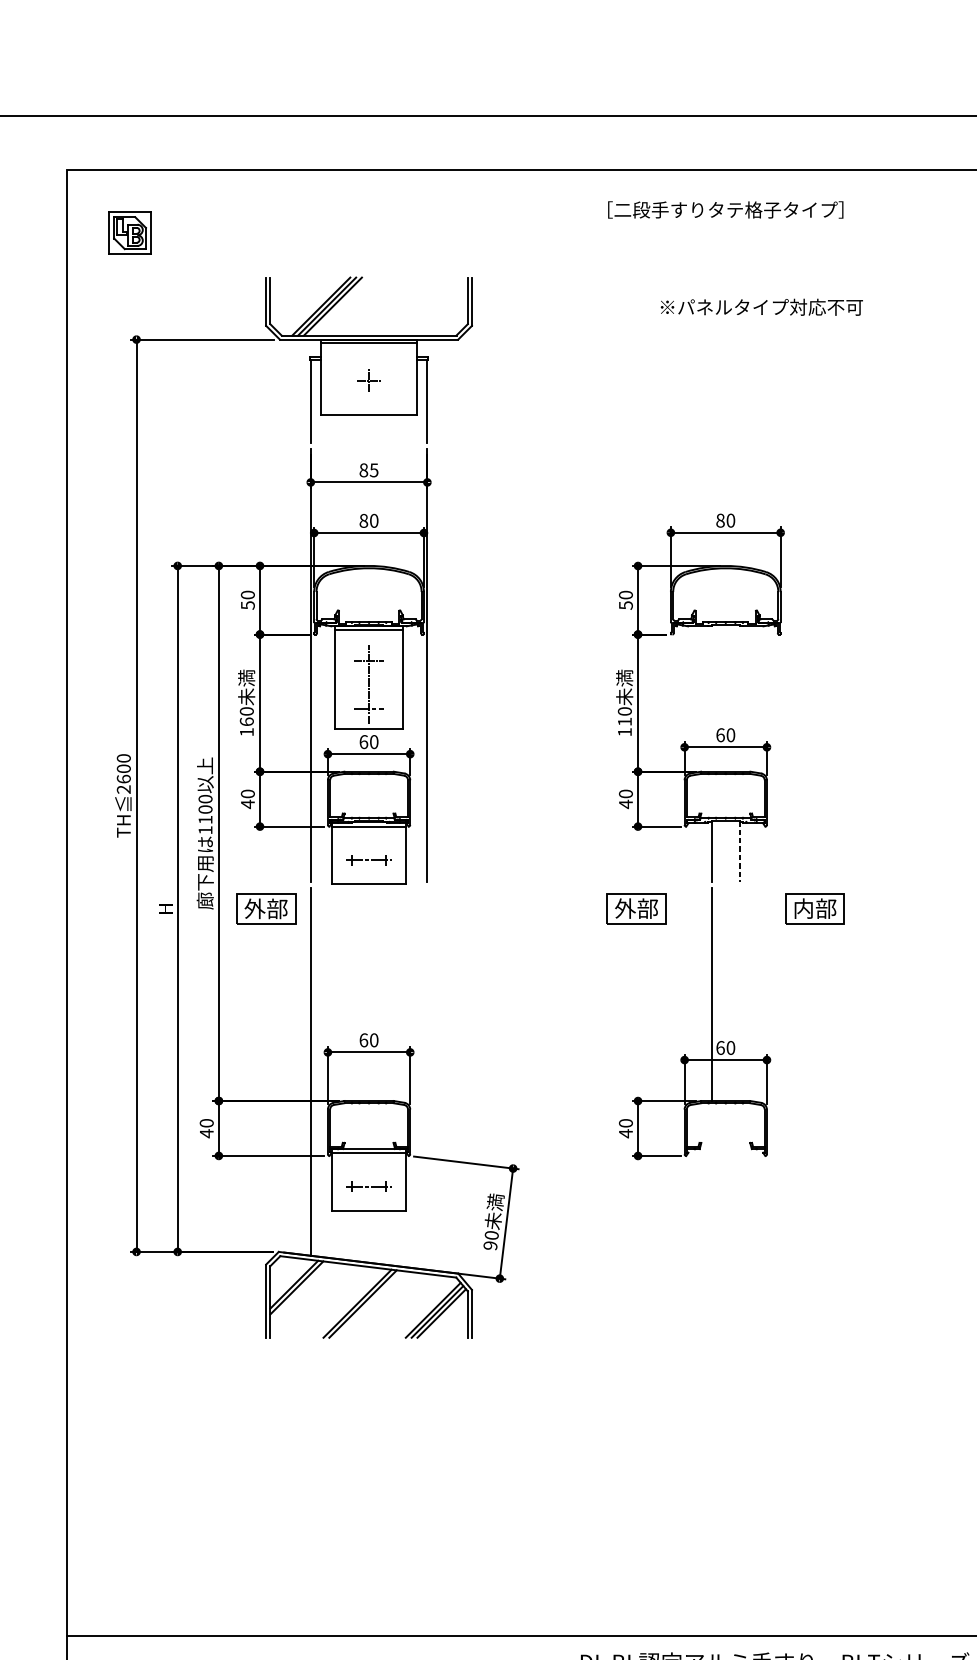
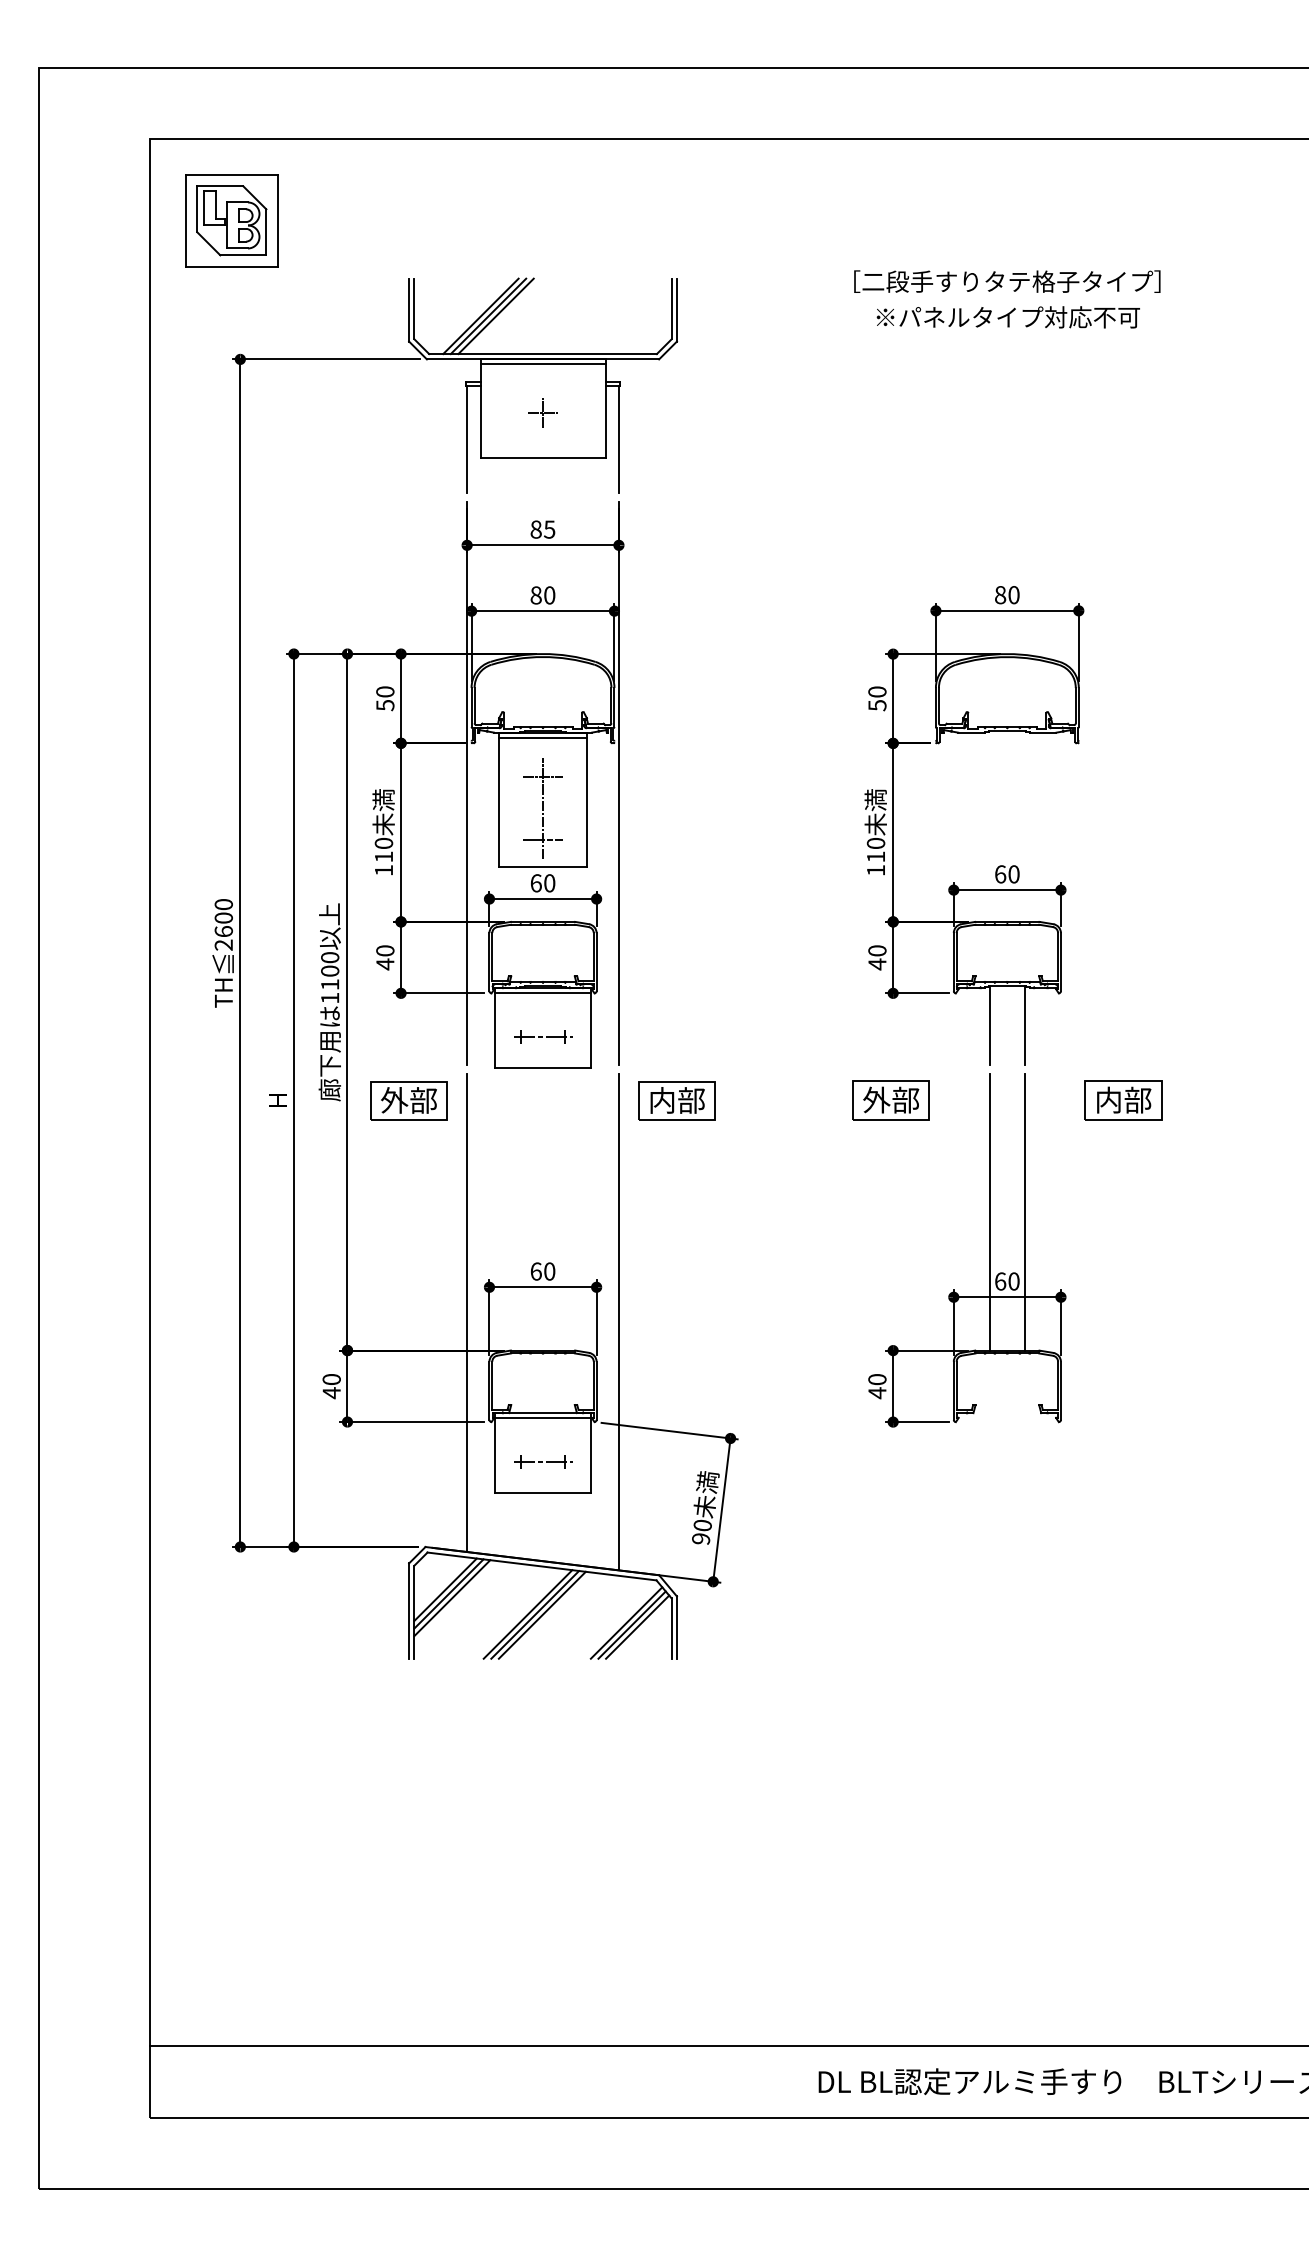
text: (725, 209) -> (1007, 281), moved
part: (129, 232) -> (231, 220), size x1.67
text: (761, 307) -> (1007, 317), moved
text: (246, 721) -> (383, 856), 160 -> 110
line: (739, 852) -> (1025, 1026), dashed -> solid
part: (471, 908) -> (676, 1100), added
line: (739, 994) -> (1025, 1211), added
line: (427, 1078) -> (618, 1321), added
line: (299, 1291) -> (452, 1598), added
line: (367, 1303) -> (541, 1614), added

